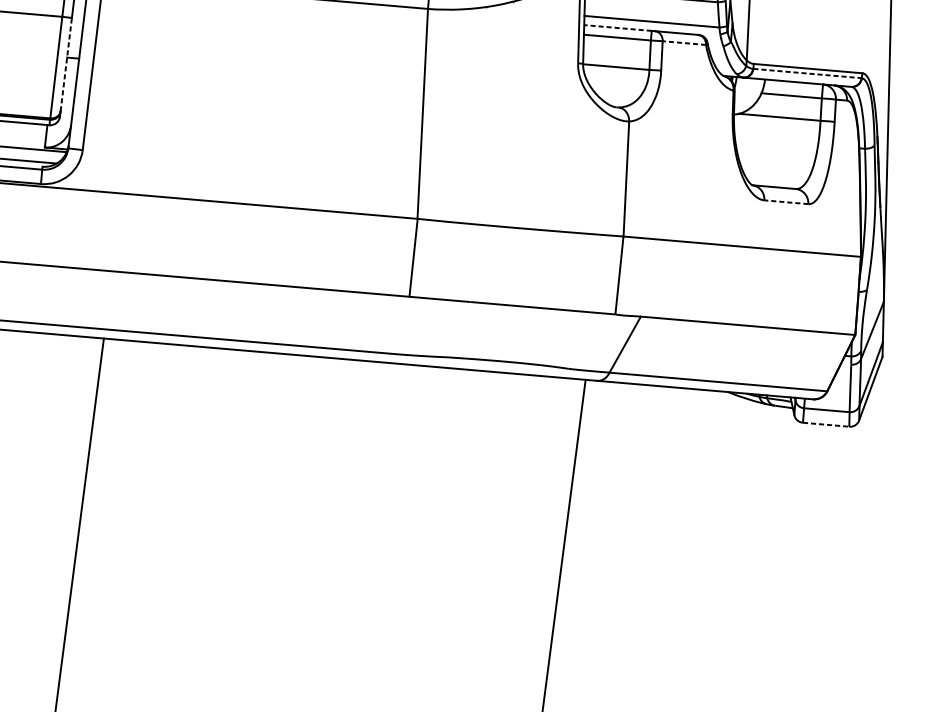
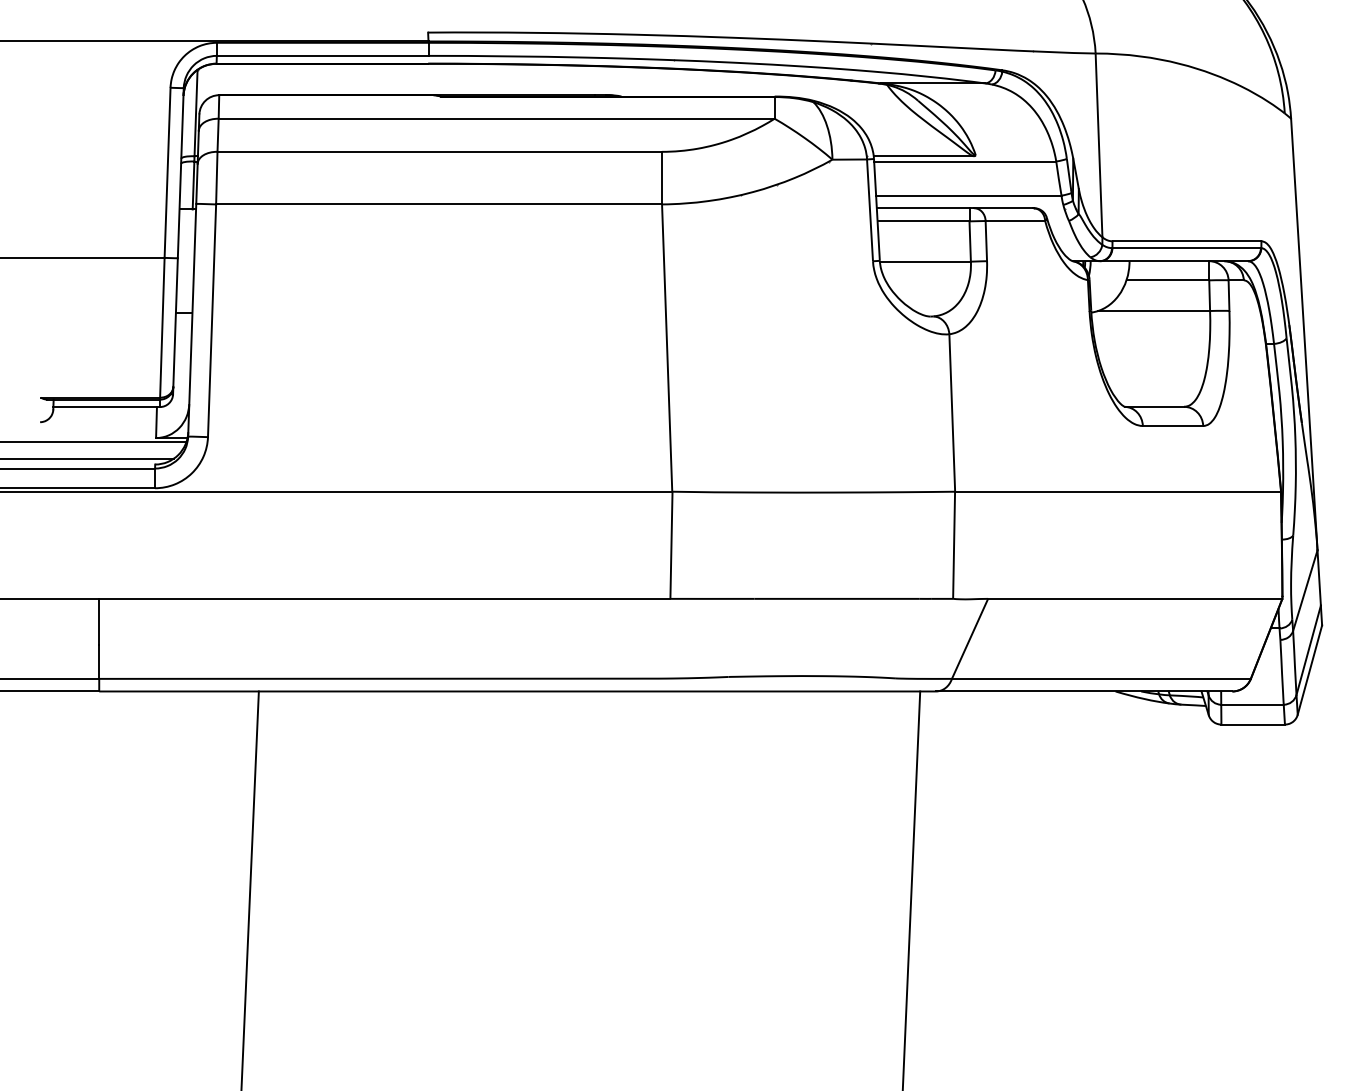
line: (617, 28) -> (922, 208), dashed -> solid
line: (684, 43) -> (1015, 221), dashed -> solid
line: (66, 64) -> (175, 322), dashed -> solid
line: (808, 73) -> (1187, 248), dashed -> solid
line: (785, 202) -> (1172, 426), dashed -> solid
line: (826, 424) -> (1253, 724), dashed -> solid

